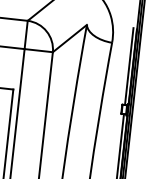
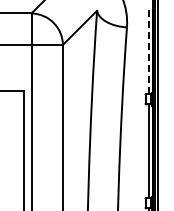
line: (129, 66) -> (148, 51), solid -> dashed

